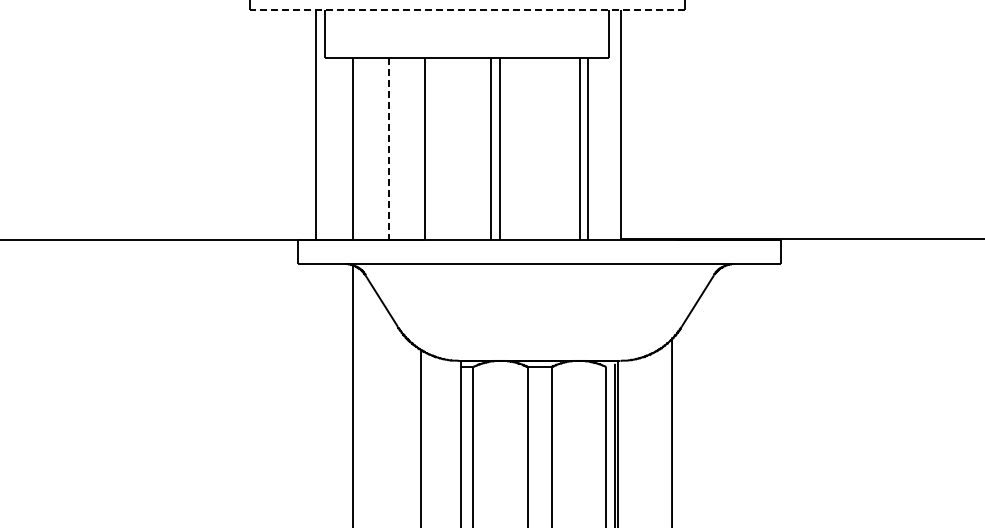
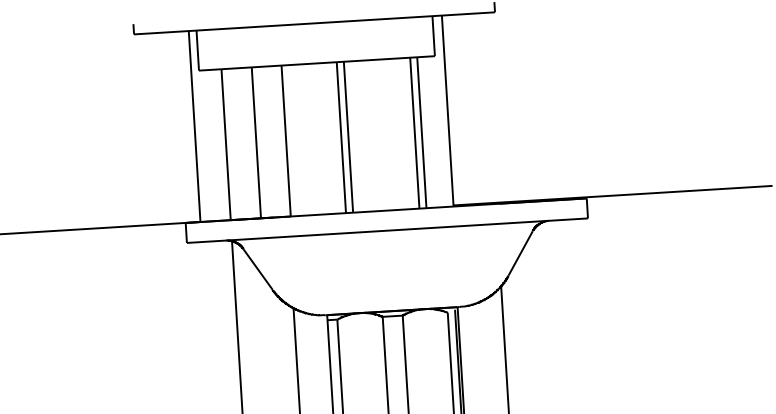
line: (467, 10) -> (314, 23), dashed -> solid
line: (389, 149) -> (256, 143), dashed -> solid

